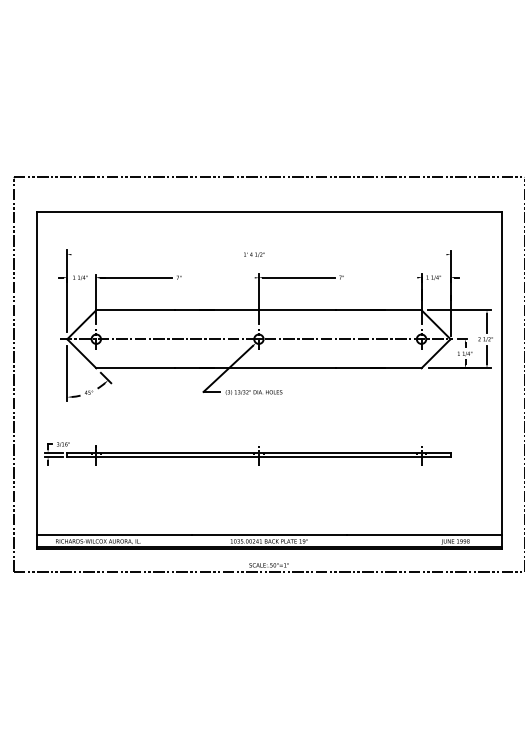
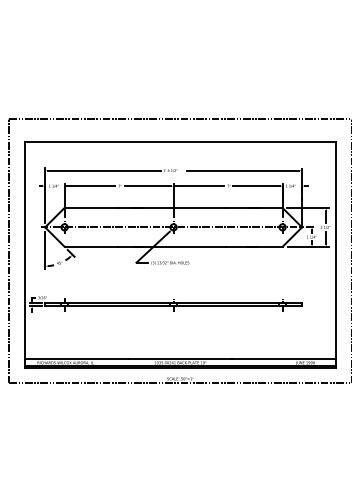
line: (154, 254) -> (103, 170), added
line: (363, 254) -> (243, 170), added
line: (219, 278) -> (147, 186), added
line: (381, 278) -> (255, 186), added

